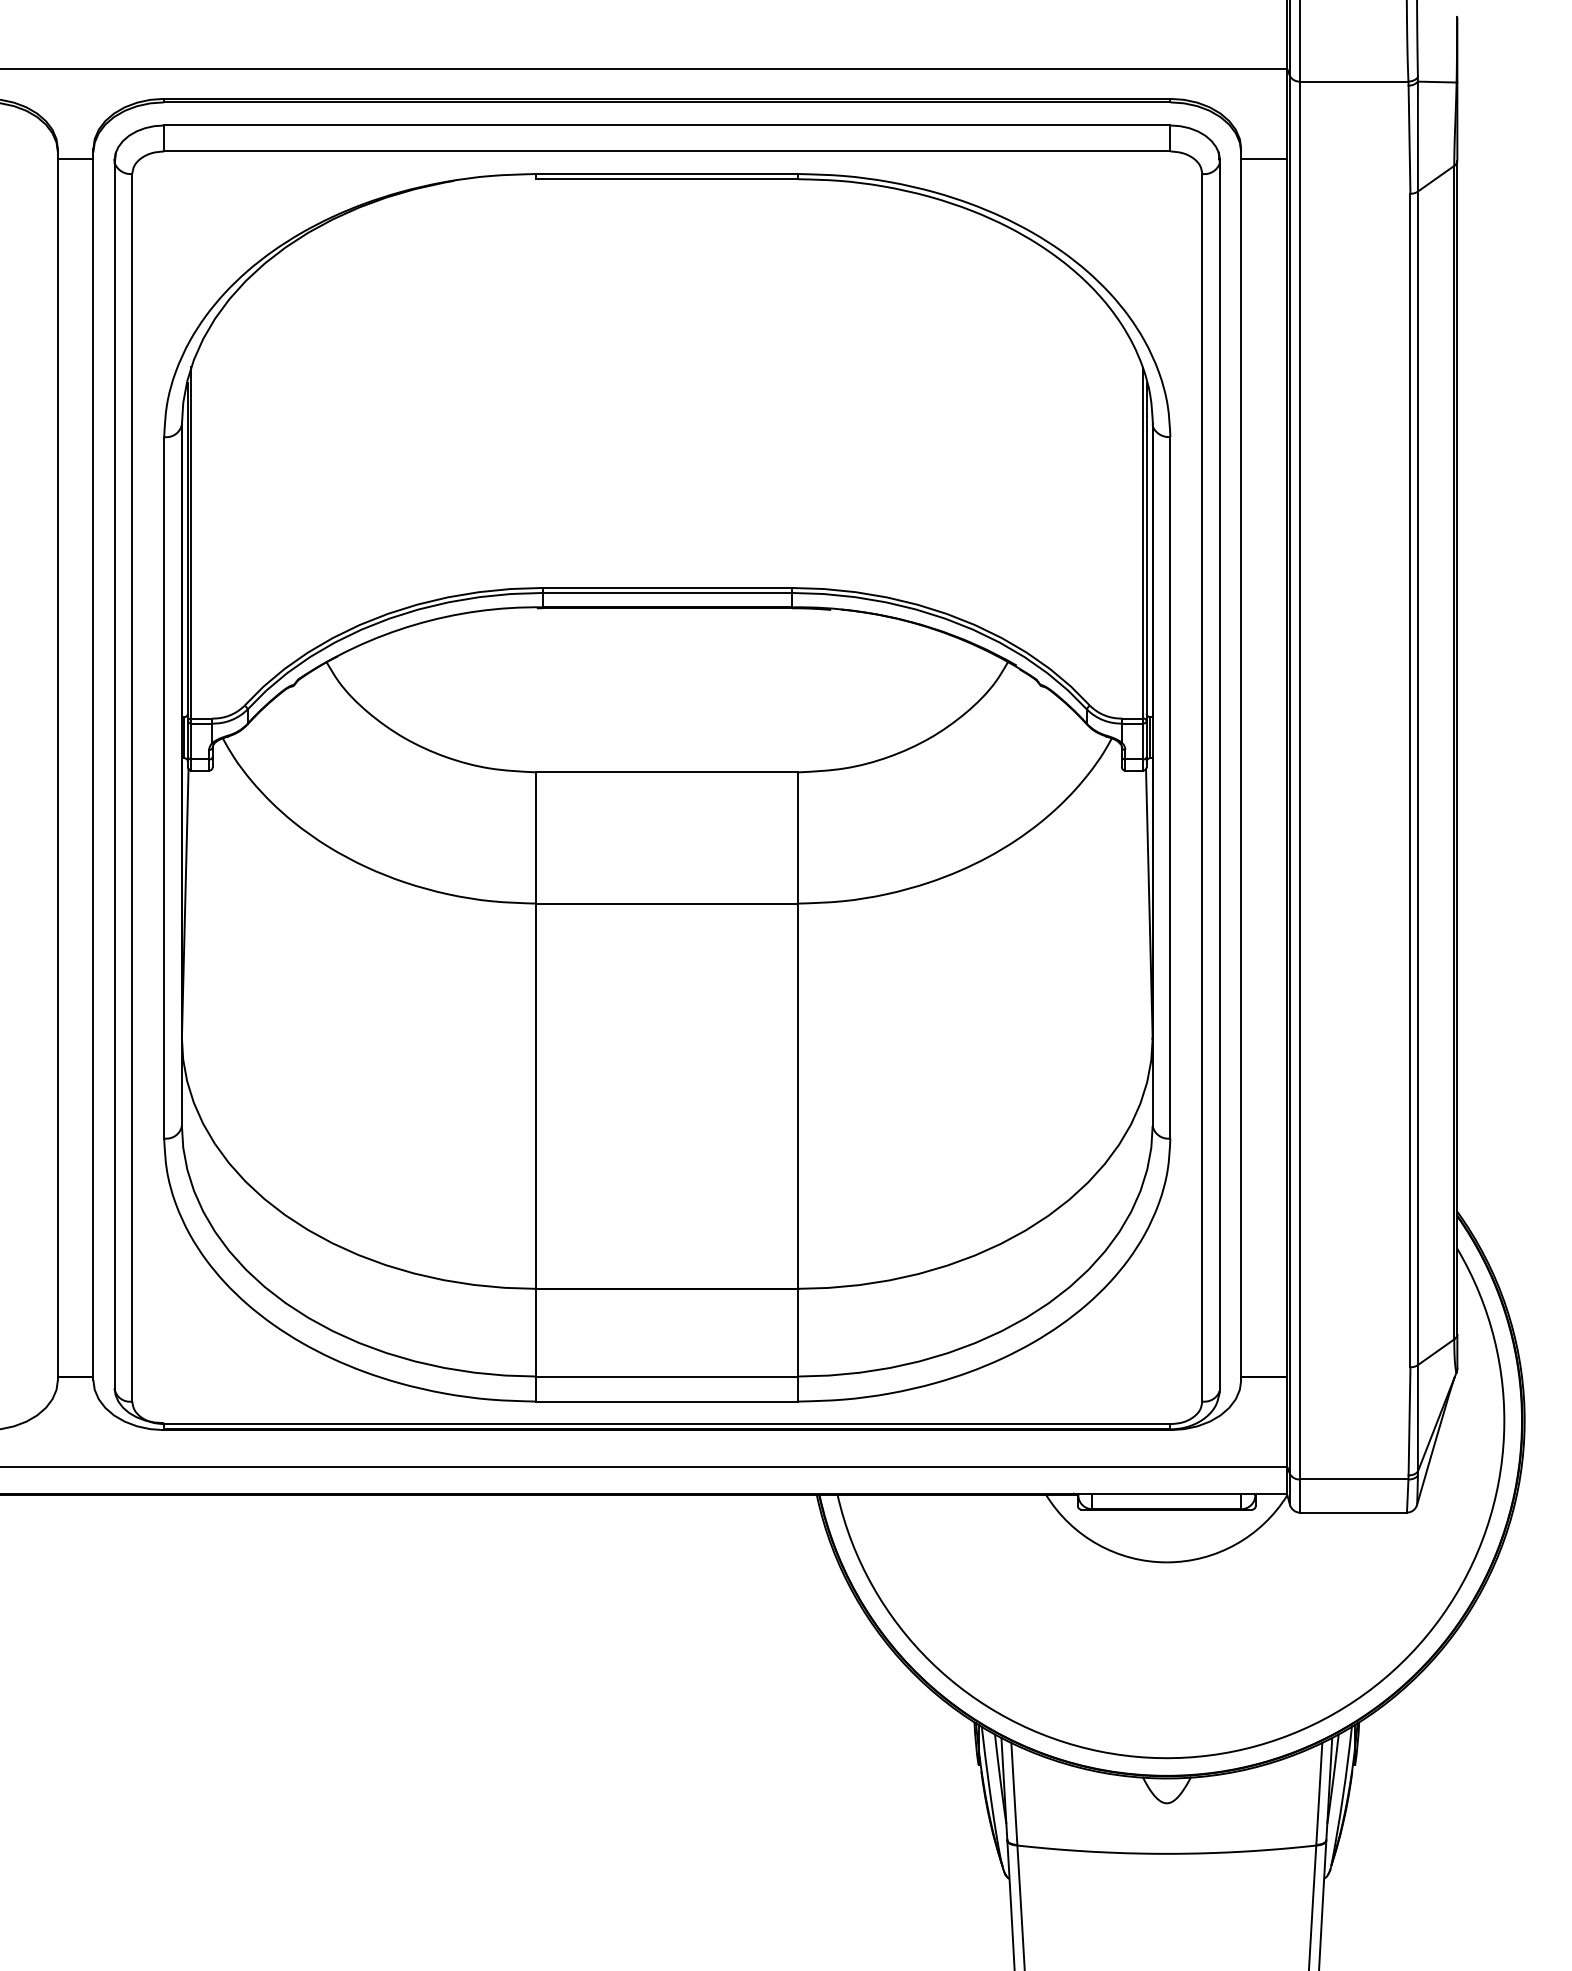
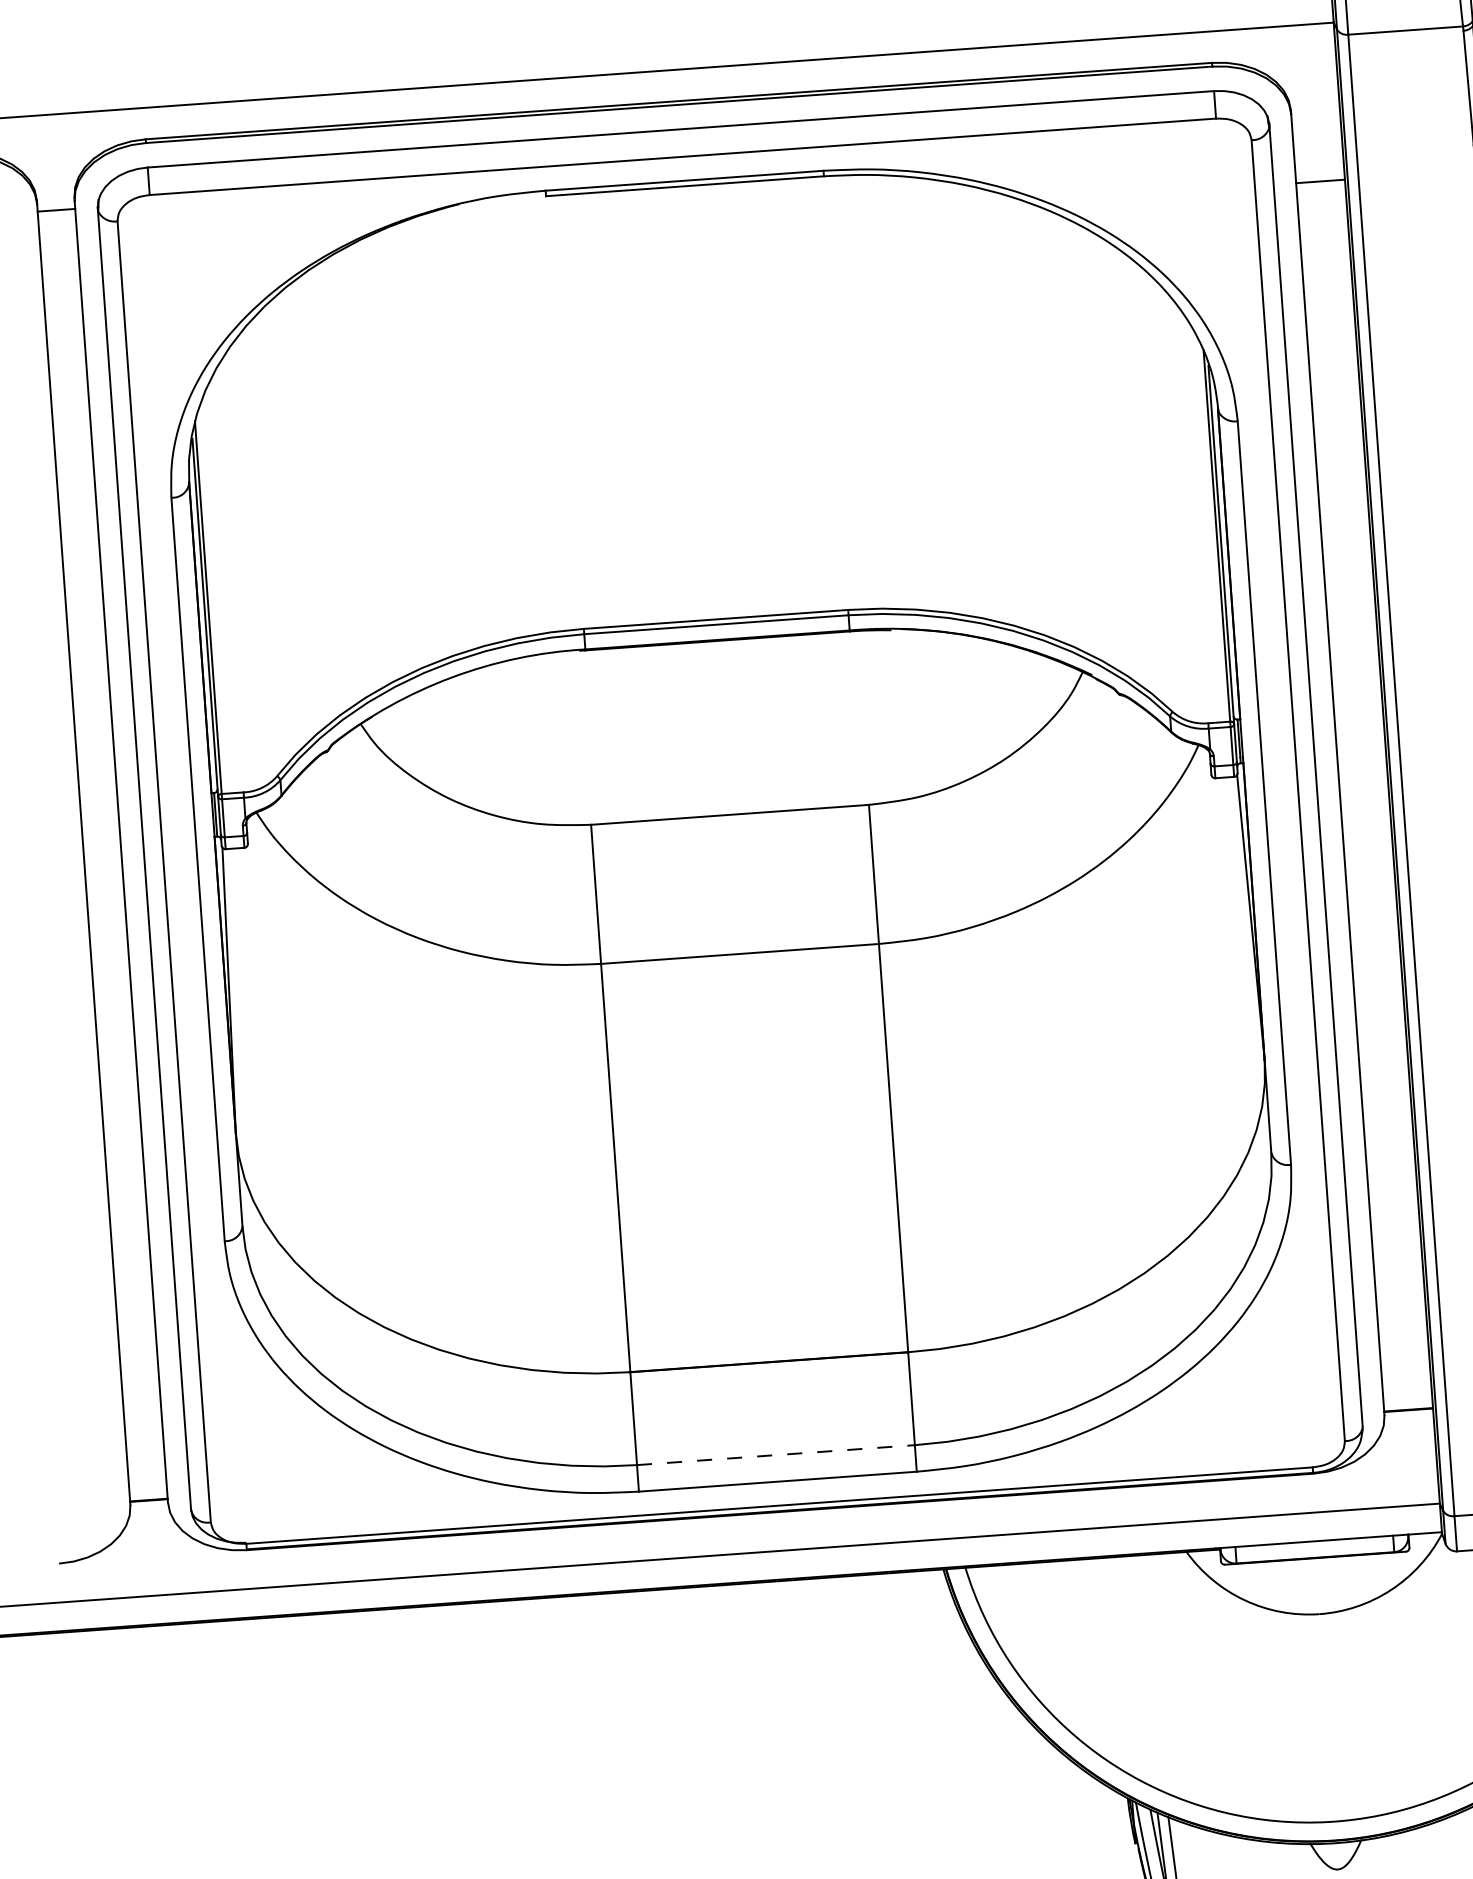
line: (1264, 159) -> (1320, 181), moved
line: (667, 1376) -> (776, 1455), solid -> dashed

